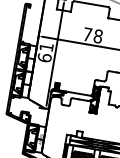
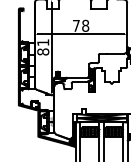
text: (45, 57) -> (43, 51), 61 -> 81

